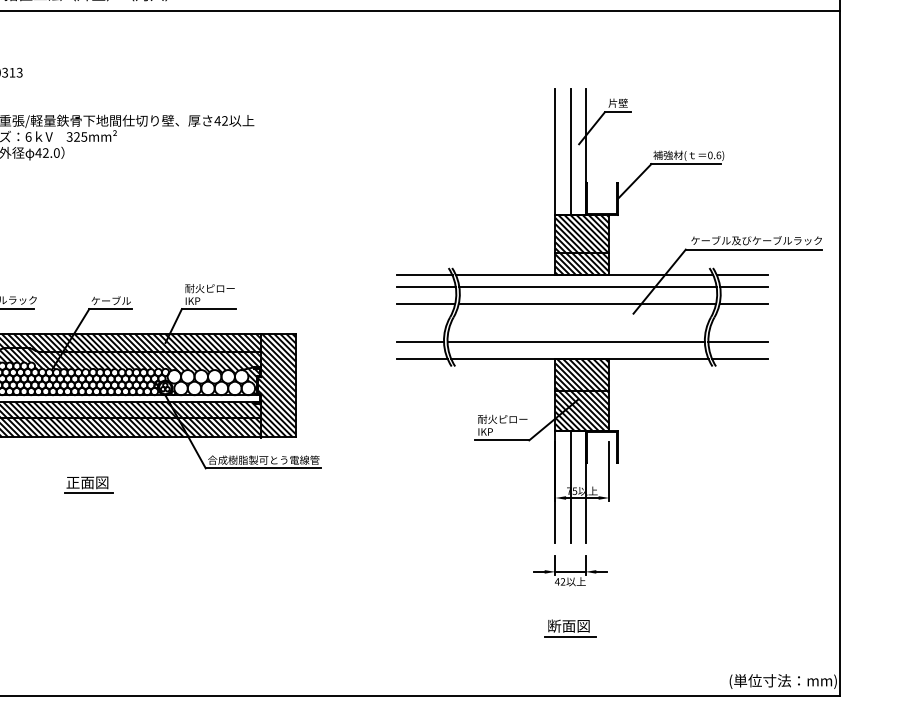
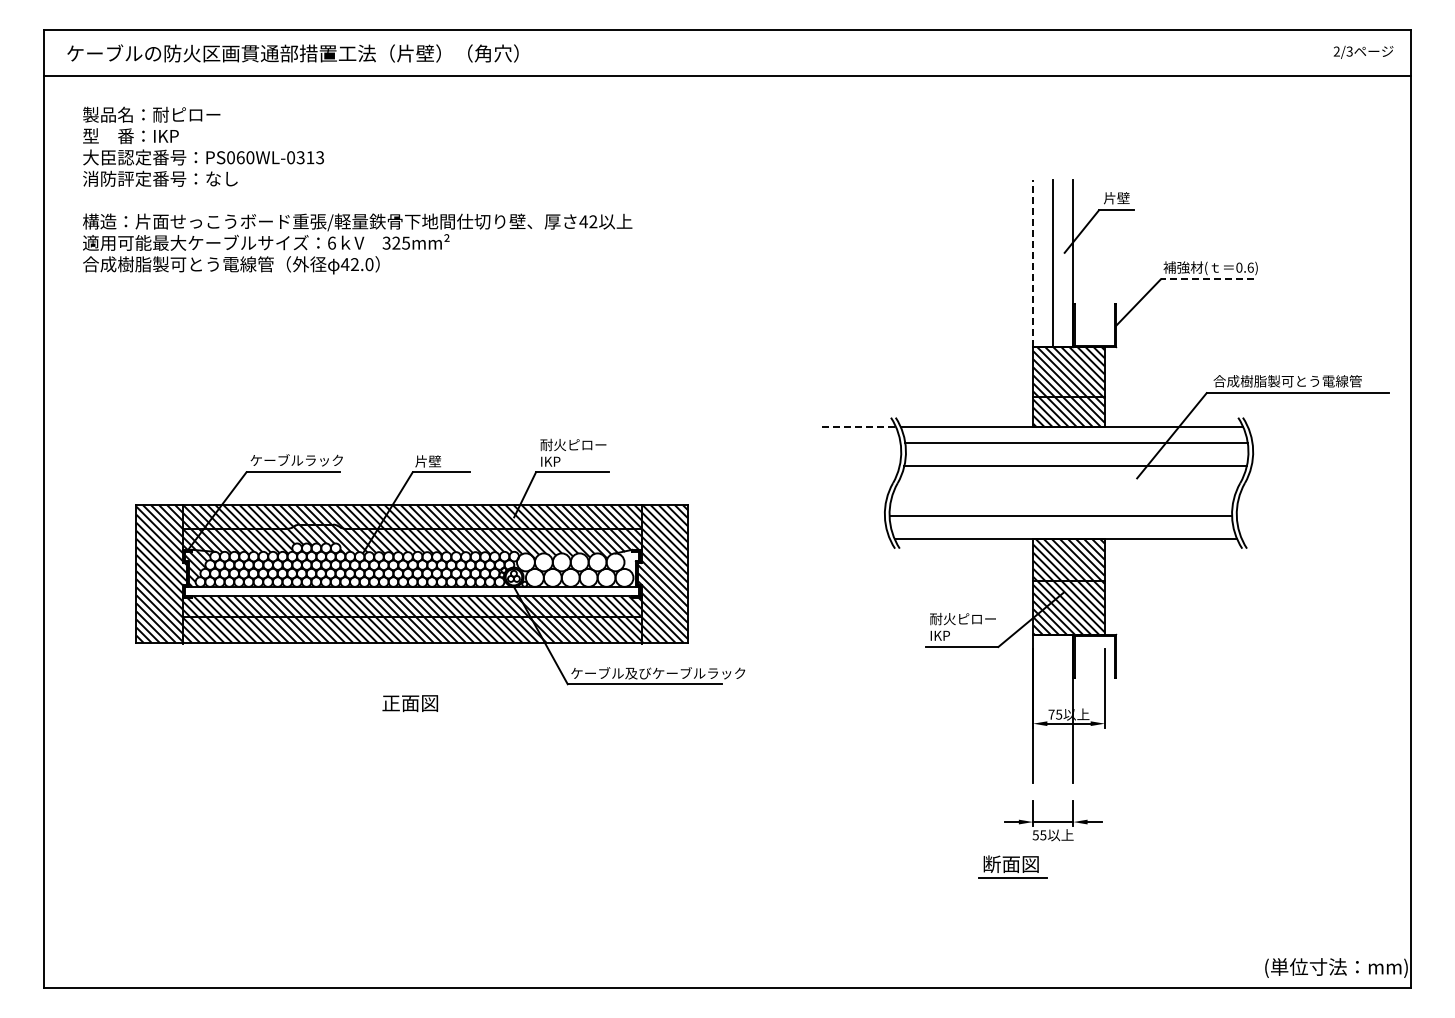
line: (555, 152) -> (1033, 263), solid -> dashed
line: (685, 164) -> (1206, 279), solid -> dashed
text: (756, 240) -> (1300, 381), ケーブル及びケーブルラック -> 合成樹脂製可とう電線管
line: (424, 275) -> (859, 427), solid -> dashed
line: (742, 275) -> (1282, 427), removed
line: (425, 287) -> (860, 443), removed
line: (744, 287) -> (1284, 443), removed
text: (110, 301) -> (441, 461), ケーブル -> 片壁
line: (425, 304) -> (860, 466), removed
line: (743, 304) -> (1283, 466), removed
line: (419, 341) -> (852, 515), removed
line: (738, 341) -> (1276, 515), removed
line: (421, 358) -> (855, 538), removed
line: (739, 358) -> (1278, 538), removed
hatch: (250, 381) -> (627, 568), removed
text: (273, 460) -> (658, 673), 合成樹脂製可とう電線管 -> ケーブル及びケーブルラック
line: (570, 486) -> (1053, 708), removed
line: (88, 493) -> (411, 717), removed
text: (560, 581) -> (1039, 835), 42 -> 55
part: (569, 627) -> (1012, 866), moved

